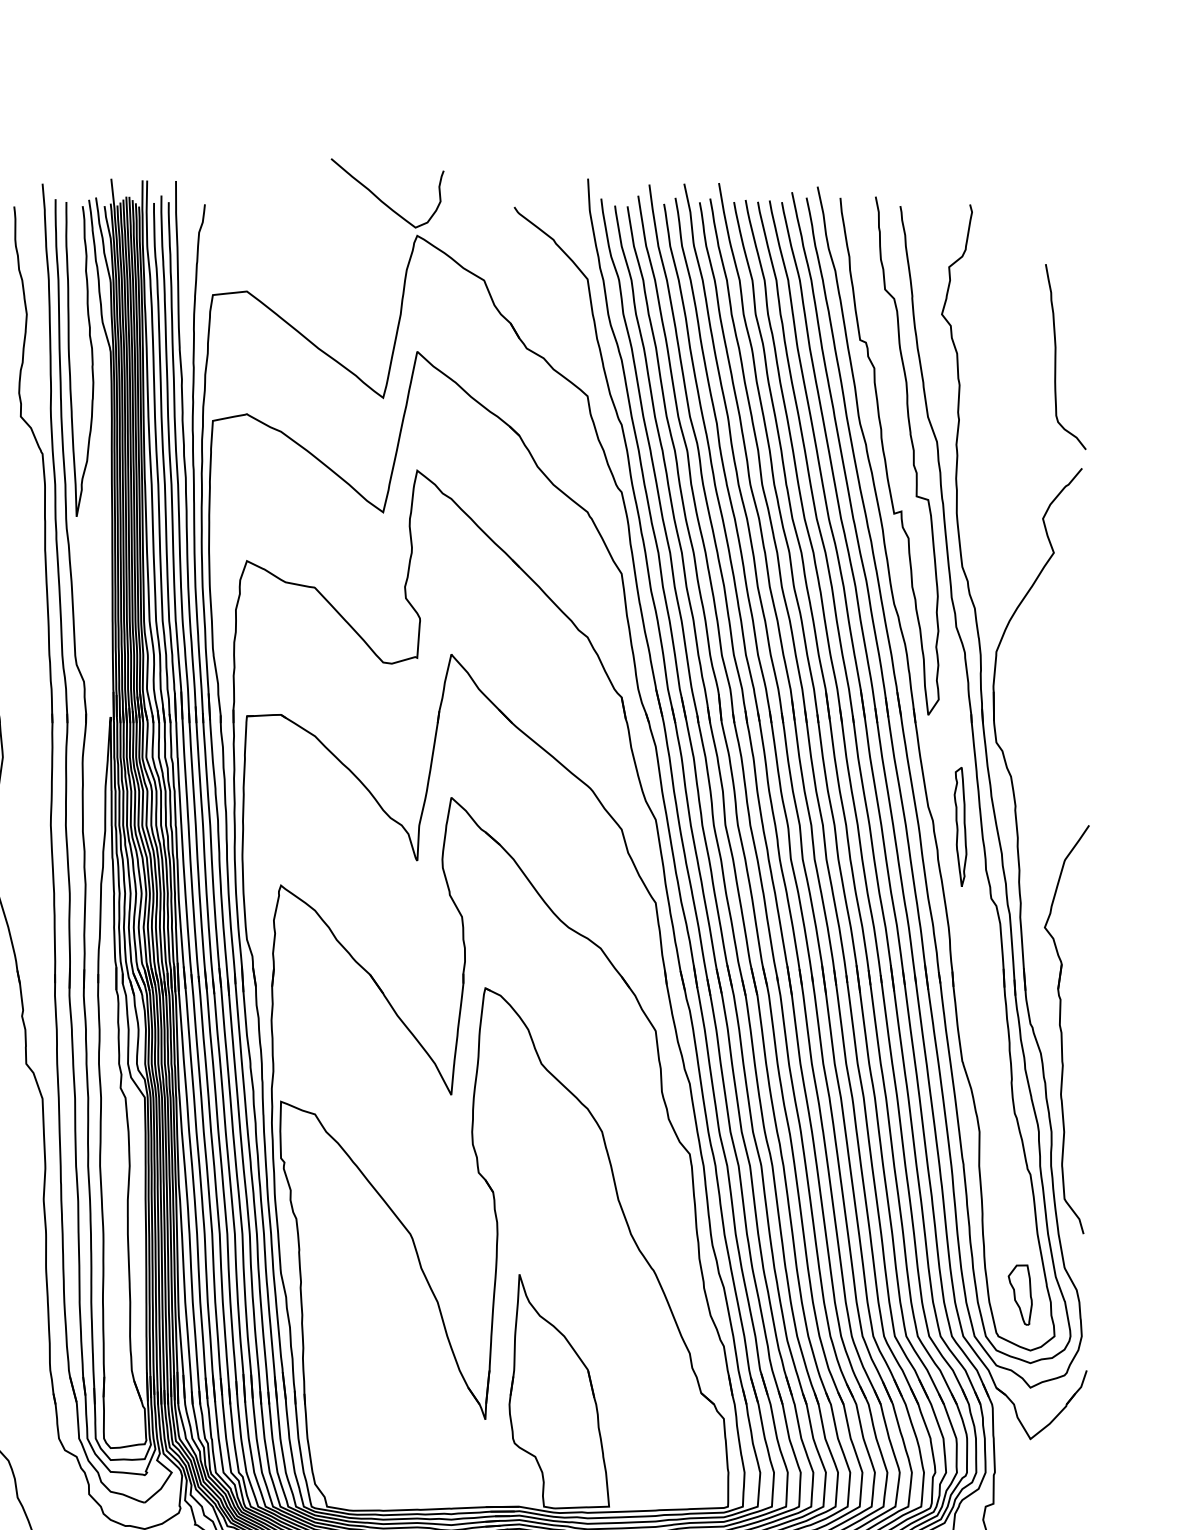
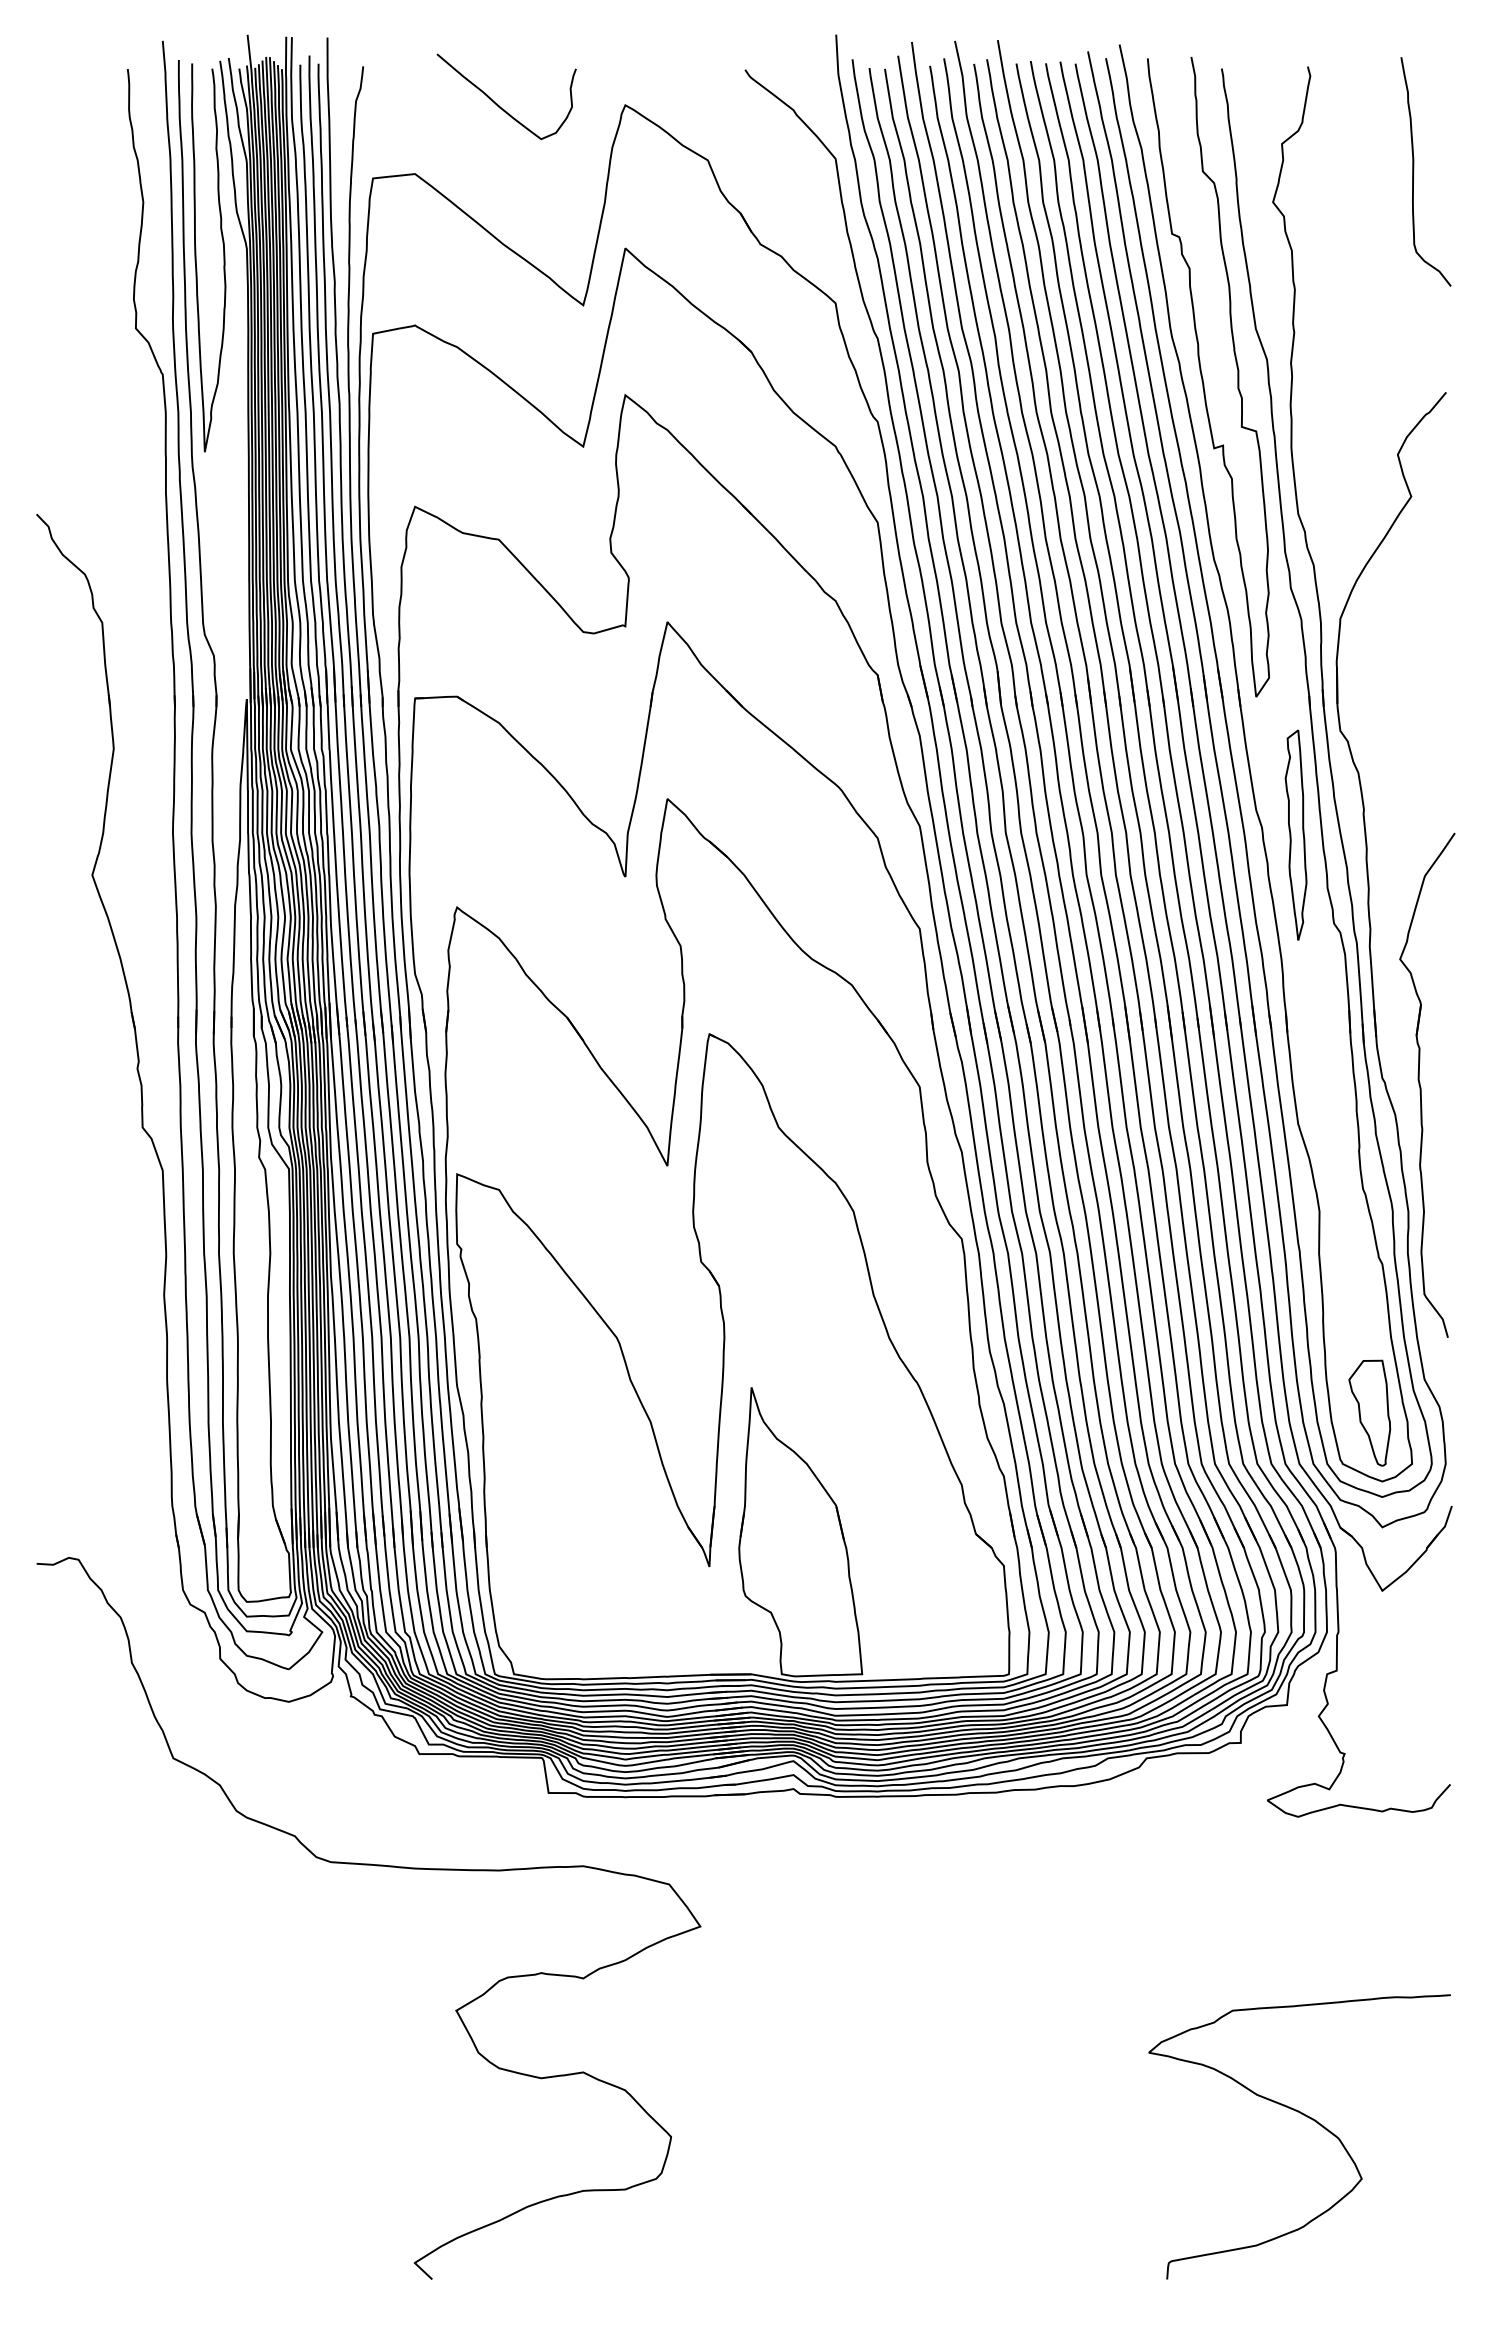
curve: (380, 199) -> (498, 104), moved
curve: (1056, 356) -> (1414, 171), moved
part: (960, 826) -> (1295, 834), size x1.43
part: (1020, 1294) -> (1369, 1412), size x1.43

